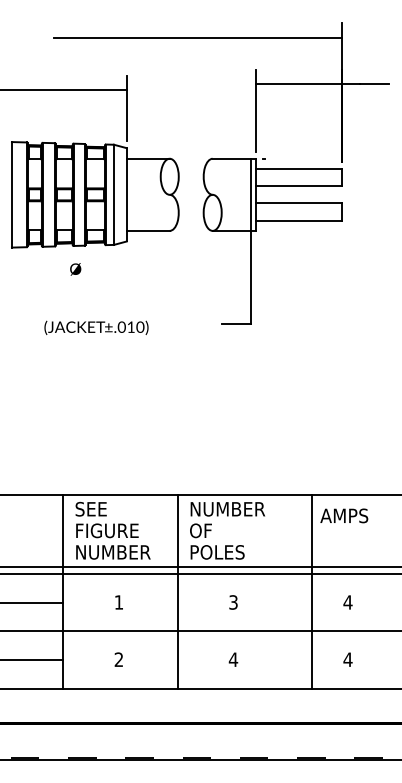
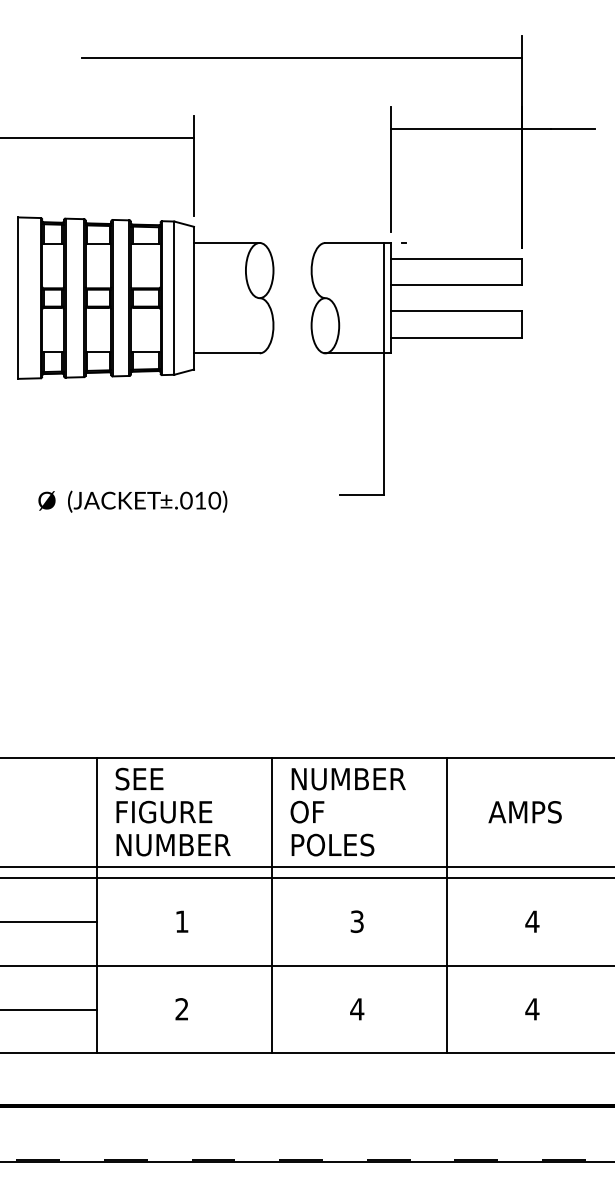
text: (75, 269) -> (46, 501), moved
text: (344, 515) -> (525, 811), moved
line: (312, 591) -> (447, 904), moved

